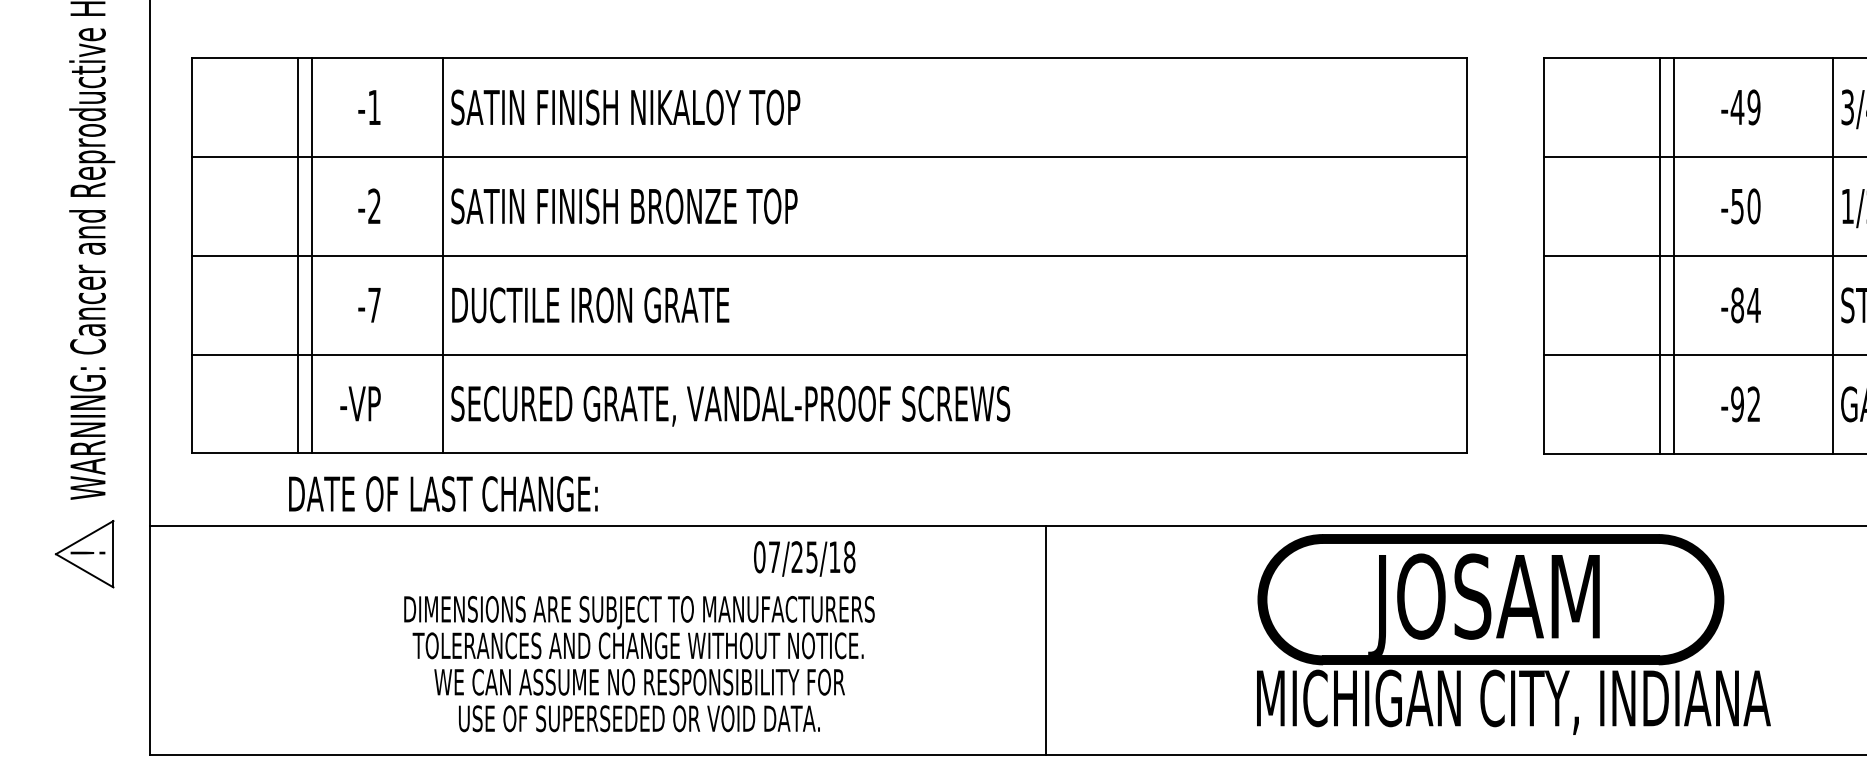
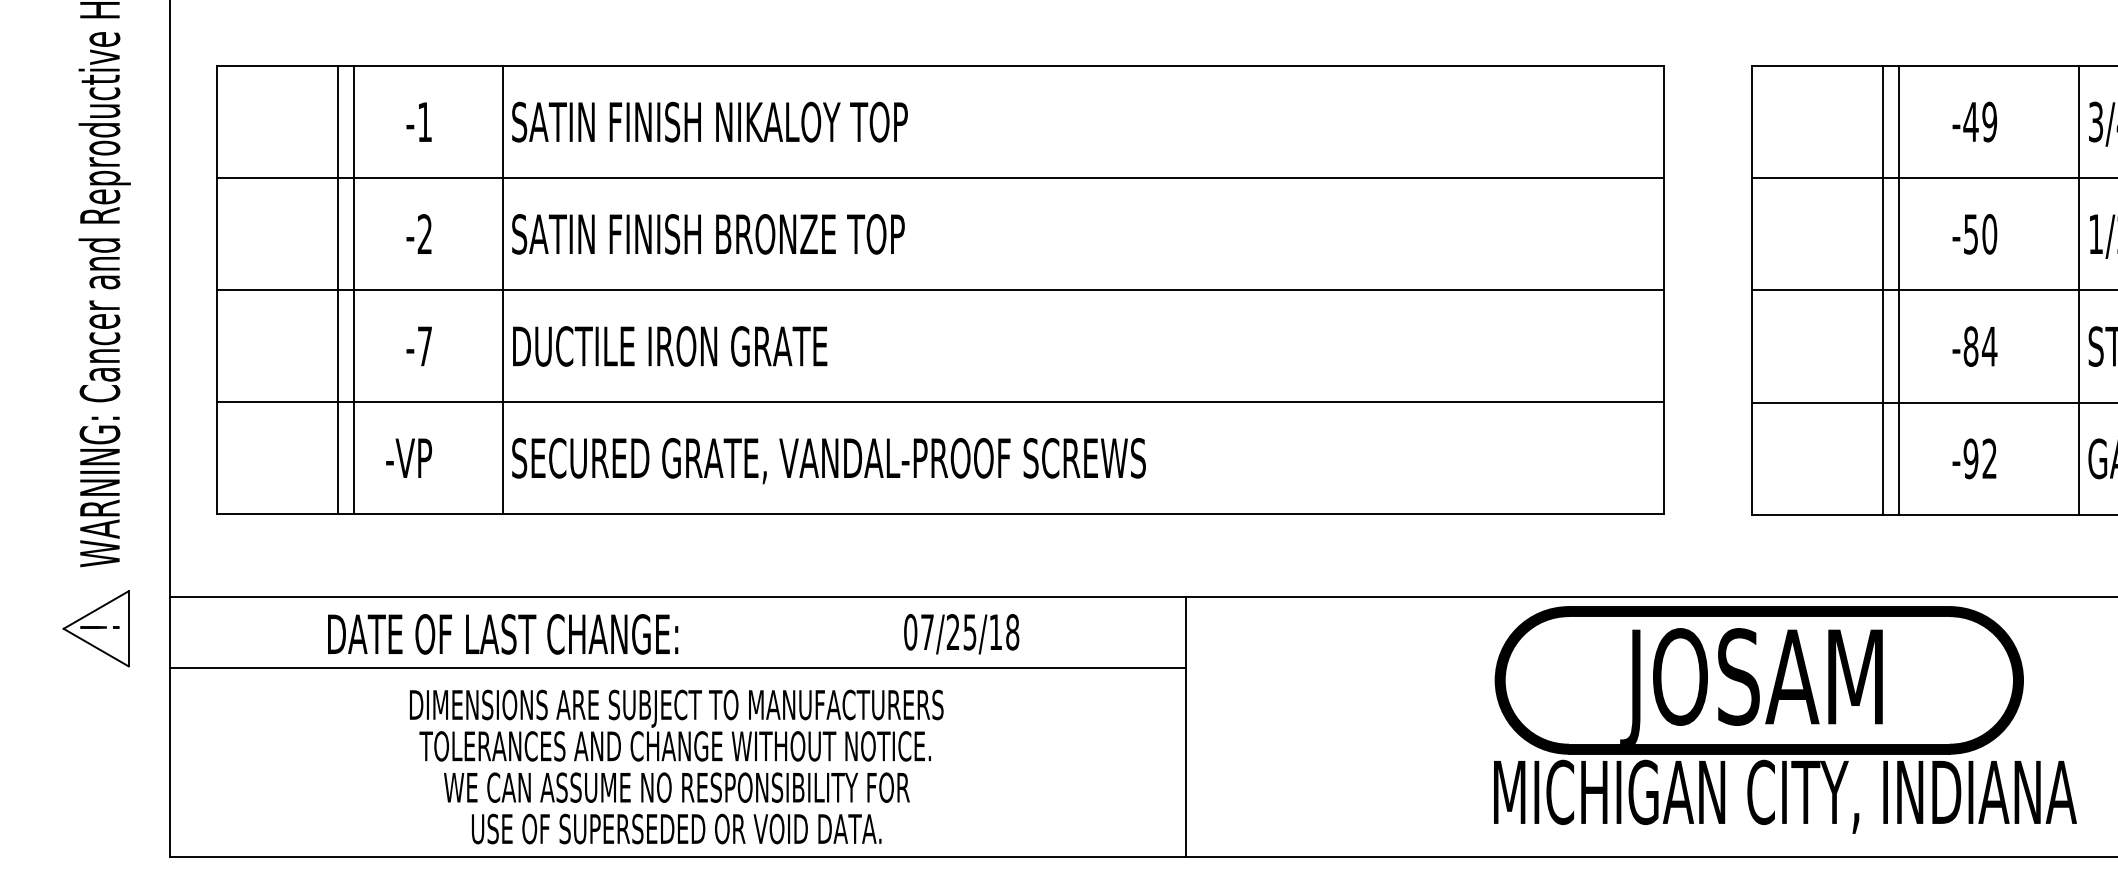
text: (443, 494) -> (503, 634), moved
text: (804, 558) -> (961, 633), moved
line: (597, 588) -> (677, 667), added
part: (1513, 634) -> (1784, 719), moved
text: (639, 664) -> (676, 767), moved

